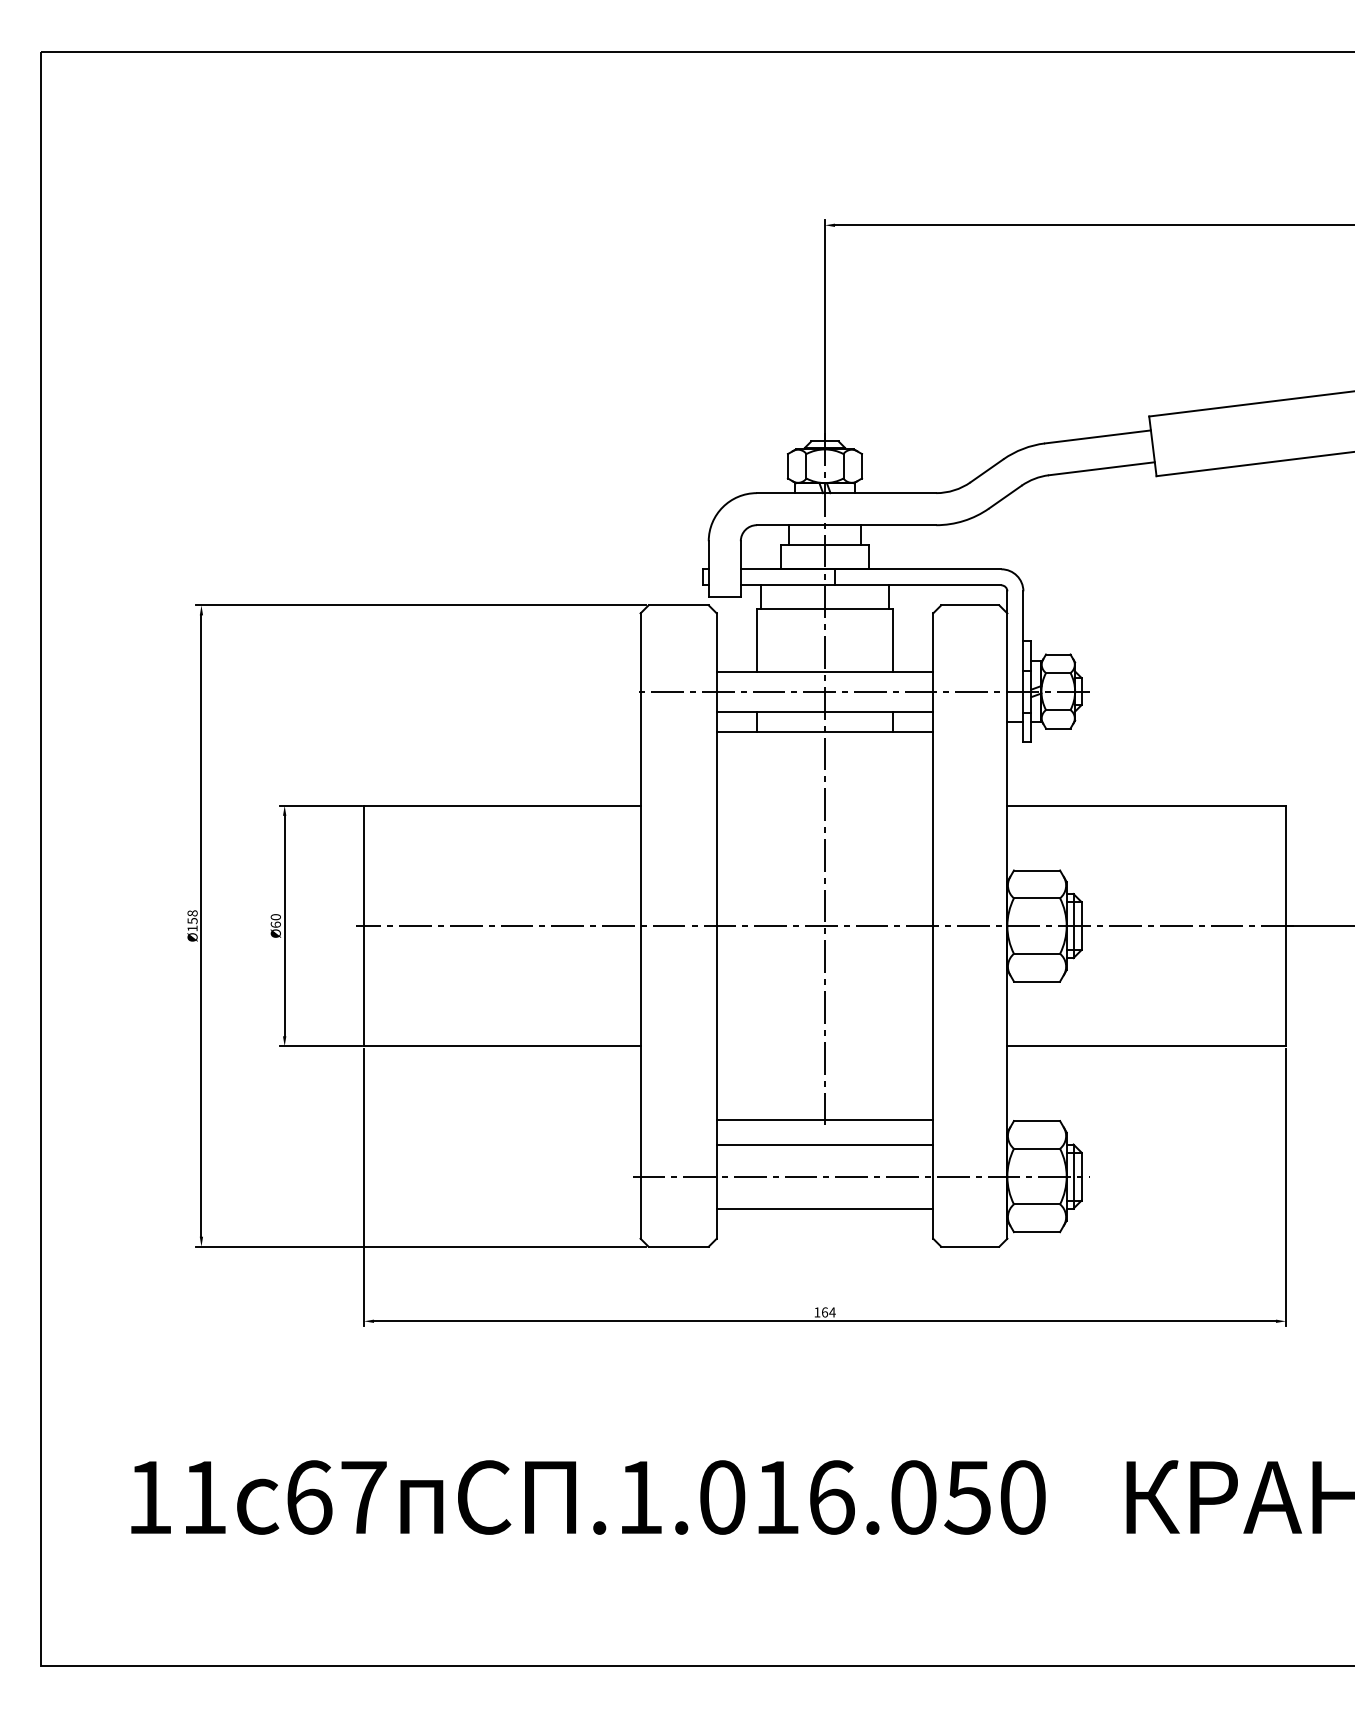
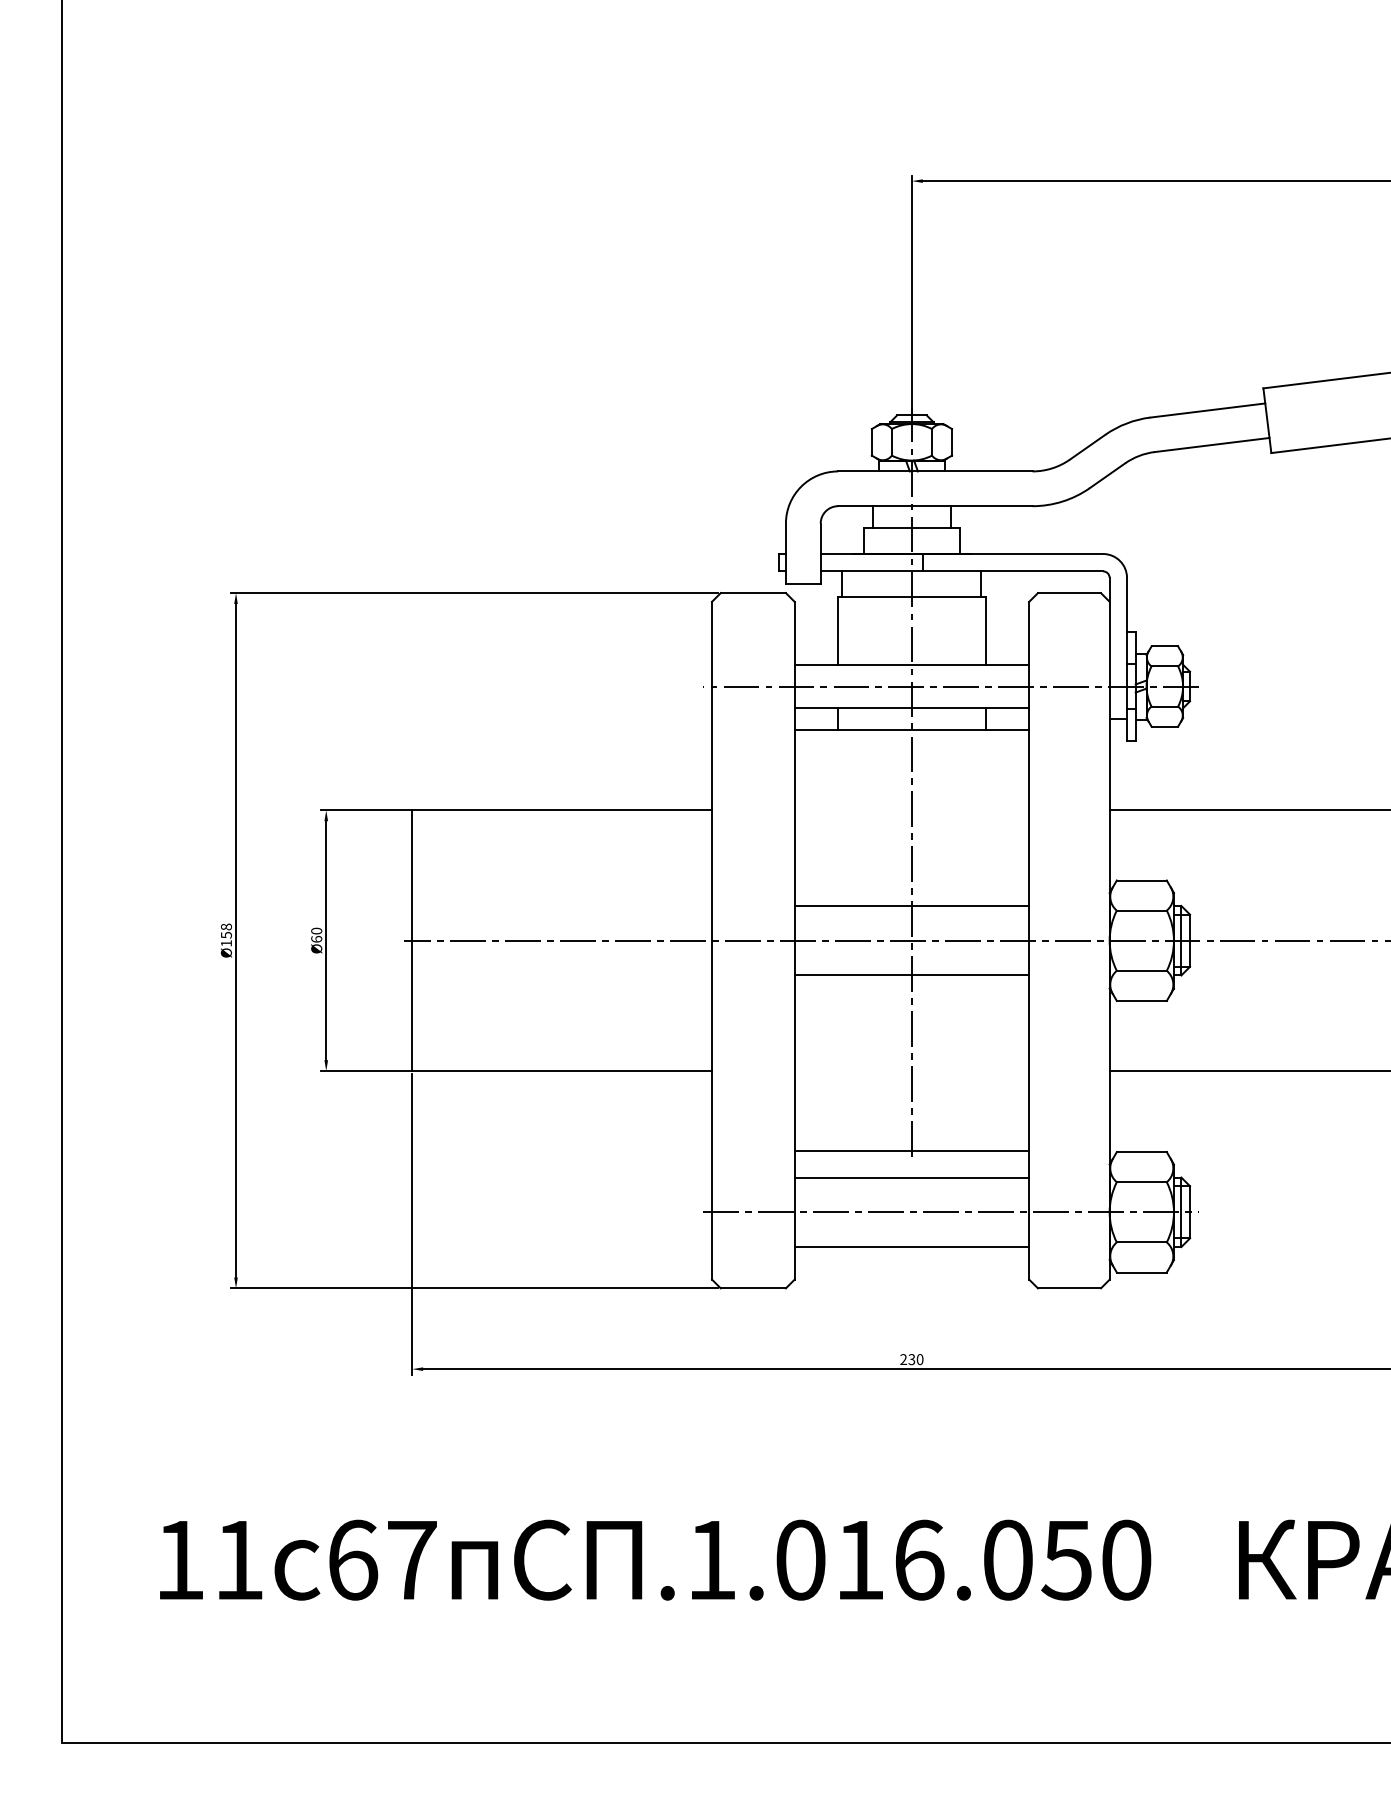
line: (824, 893) -> (911, 905), added
line: (824, 958) -> (911, 975), added
text: (824, 1312) -> (911, 1359), 164 -> 230

